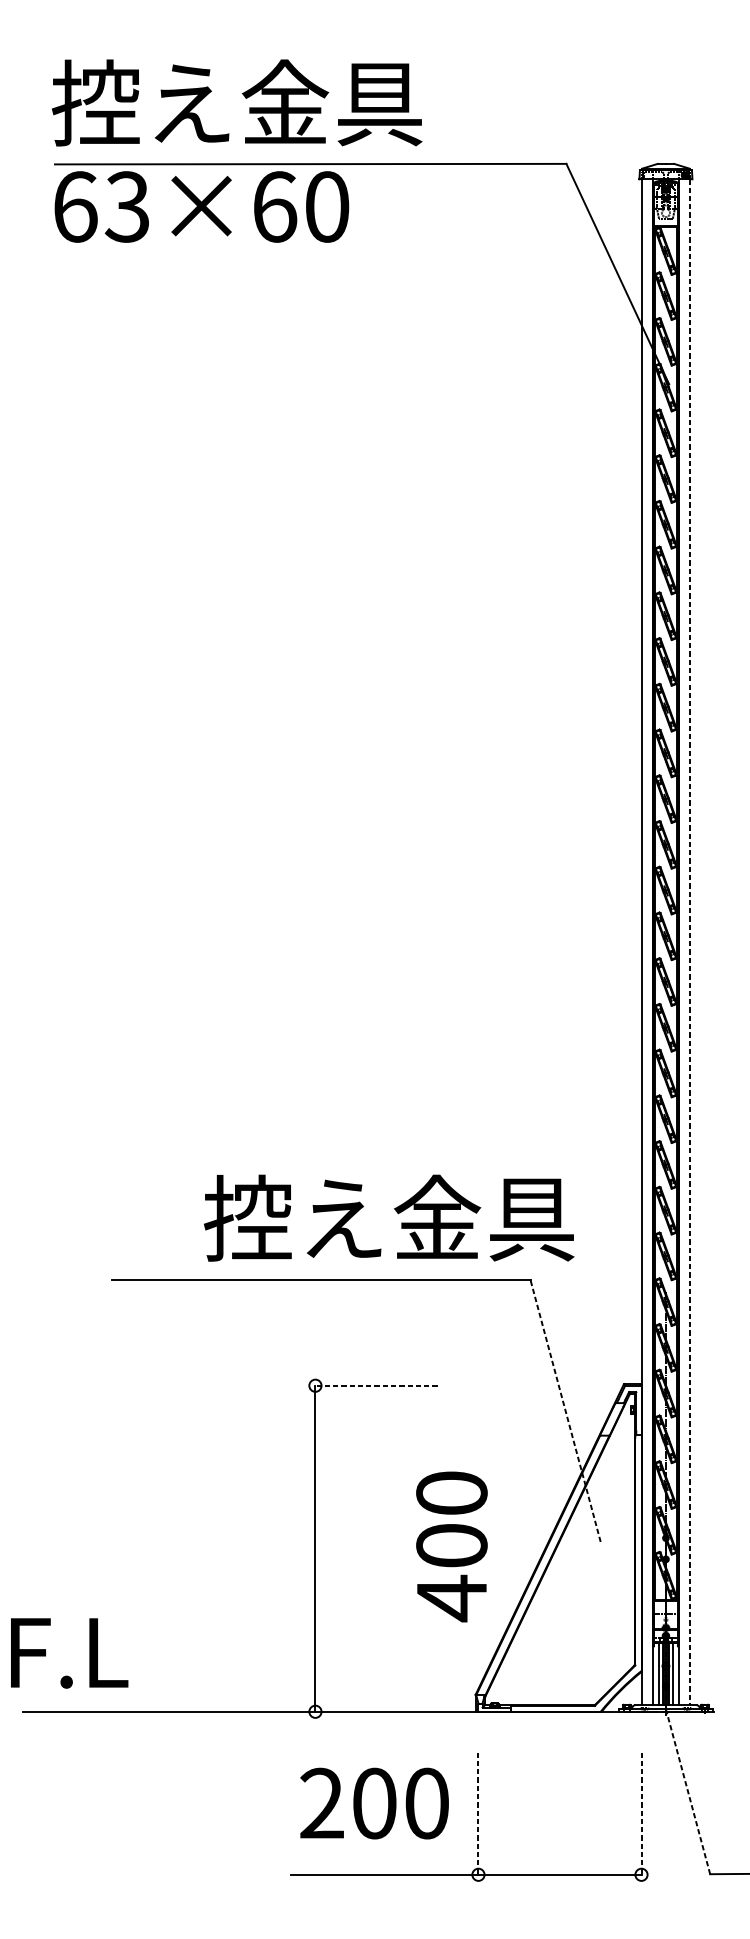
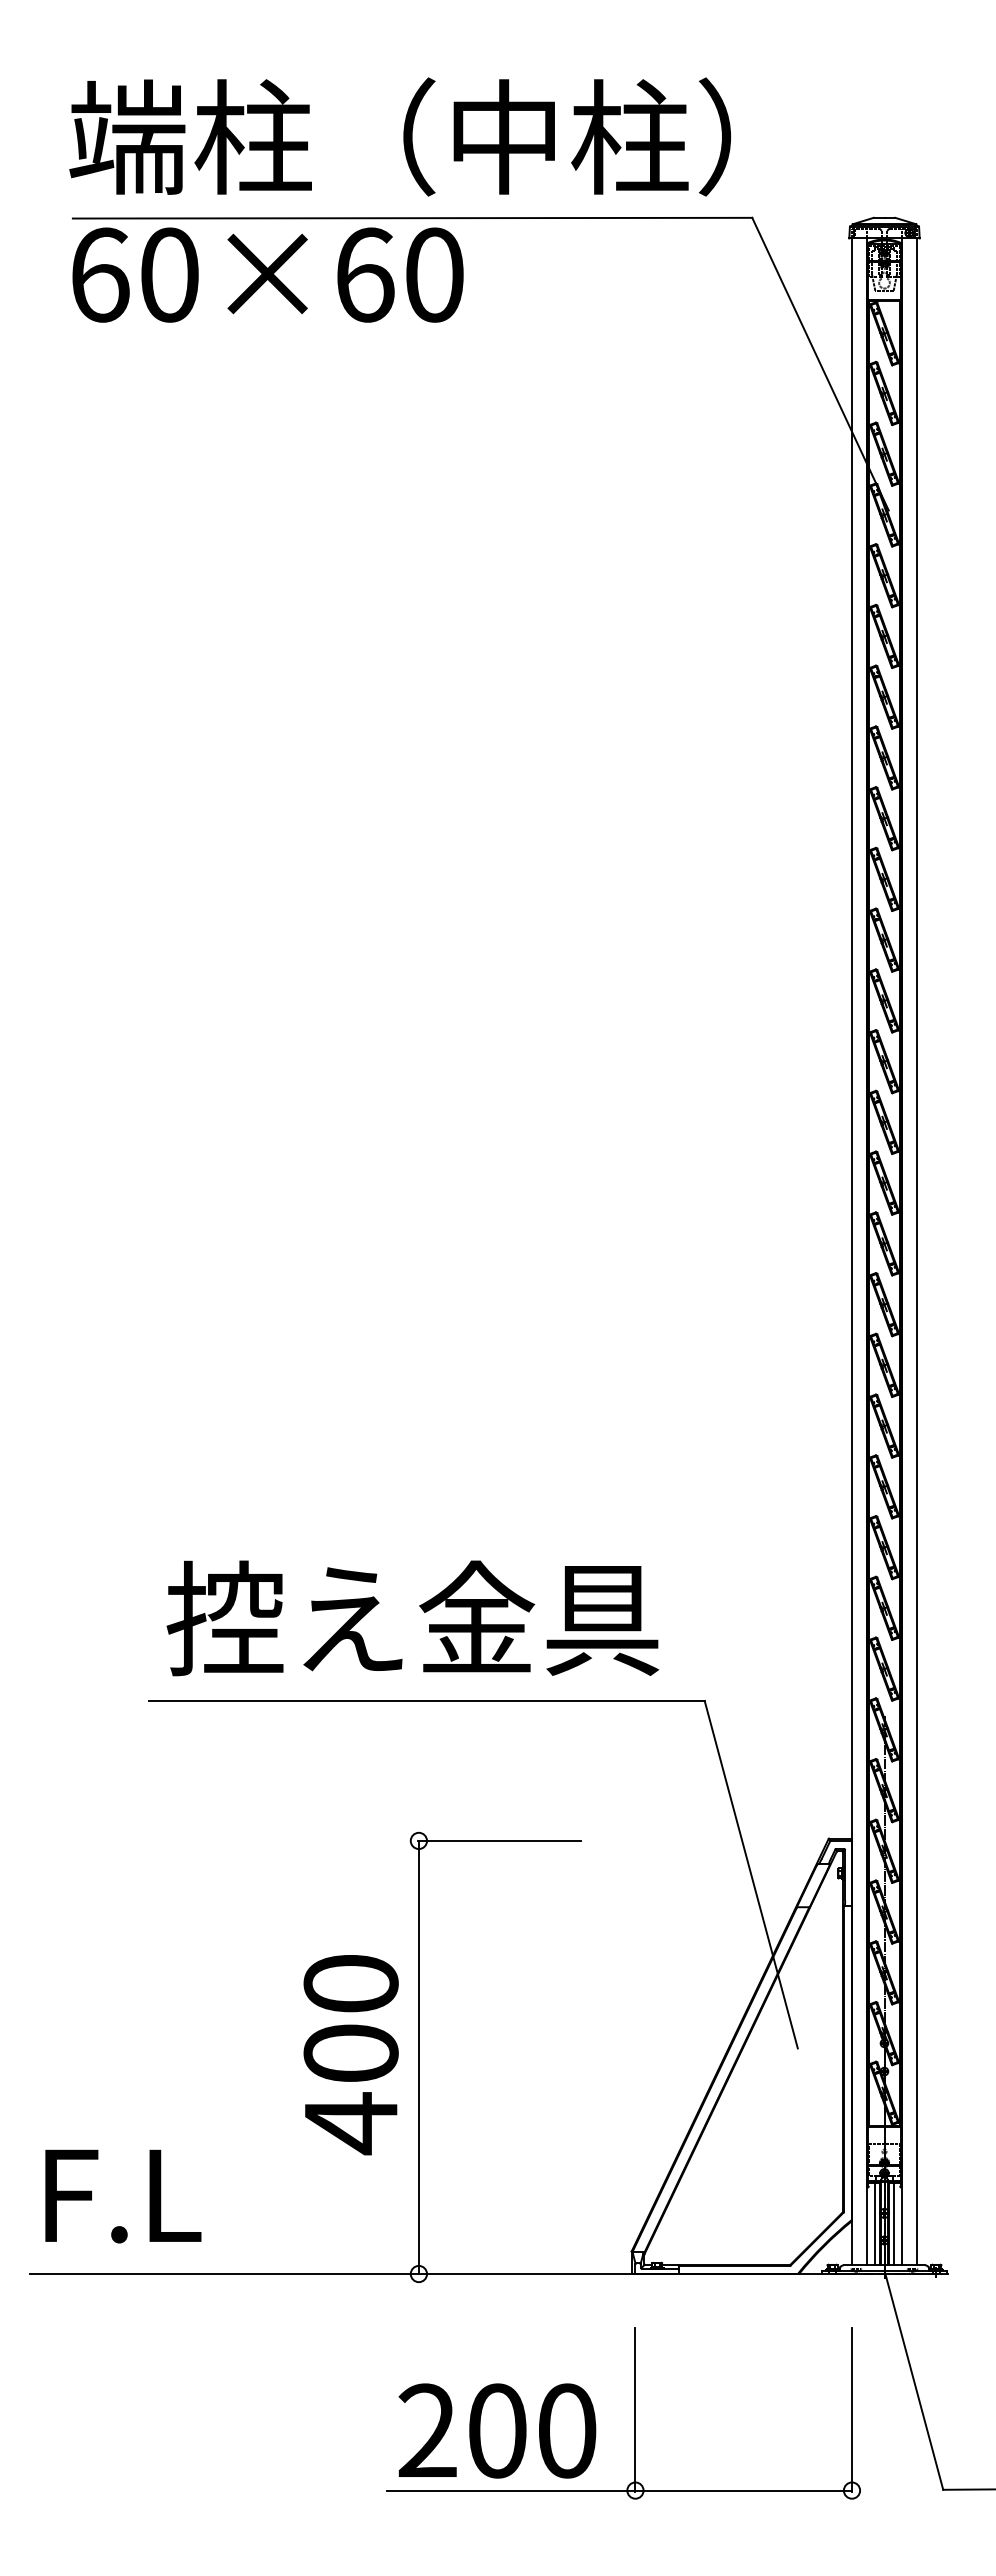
text: (300, 102) -> (399, 136), 控え金具 -> 端柱（中柱）
text: (126, 206) -> (168, 274), 63×60 -> 60×60
line: (690, 942) -> (916, 1252), dashed -> solid
text: (388, 1218) -> (412, 1618), moved
line: (376, 1385) -> (499, 1840), dashed -> solid
line: (565, 1411) -> (751, 1874), dashed -> solid
text: (451, 1547) -> (350, 2055), moved
text: (69, 1653) -> (123, 2196), moved
line: (687, 1791) -> (913, 2380), dashed -> solid
text: (374, 1803) -> (497, 2430), moved
line: (478, 1813) -> (635, 2409), dashed -> solid
line: (641, 1813) -> (852, 2409), dashed -> solid

